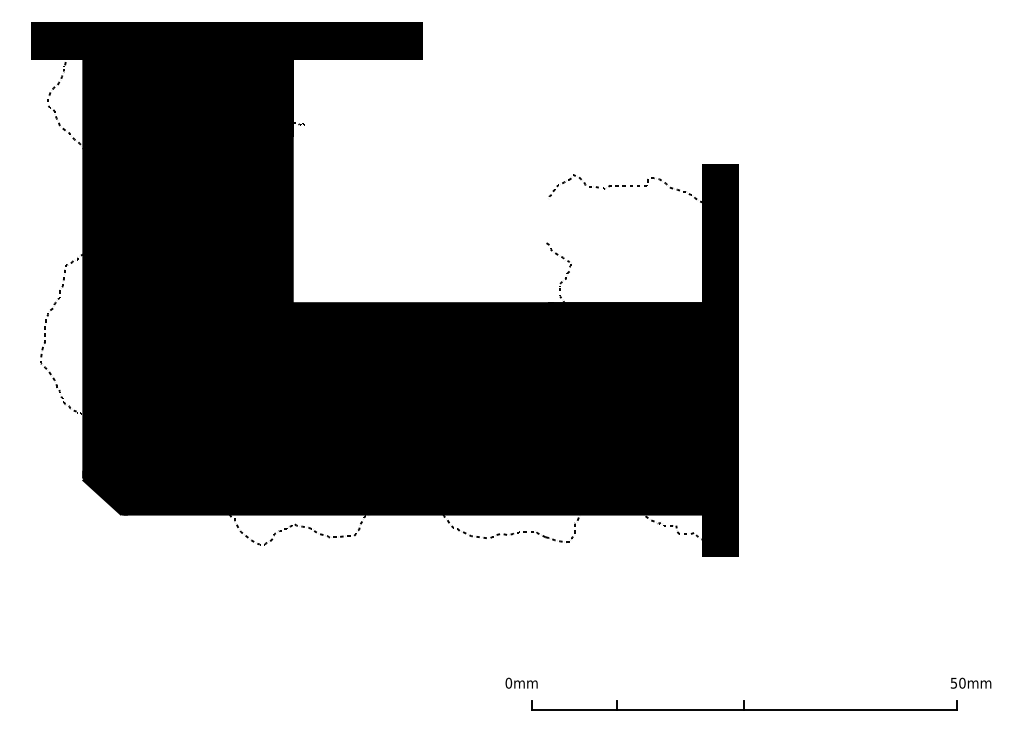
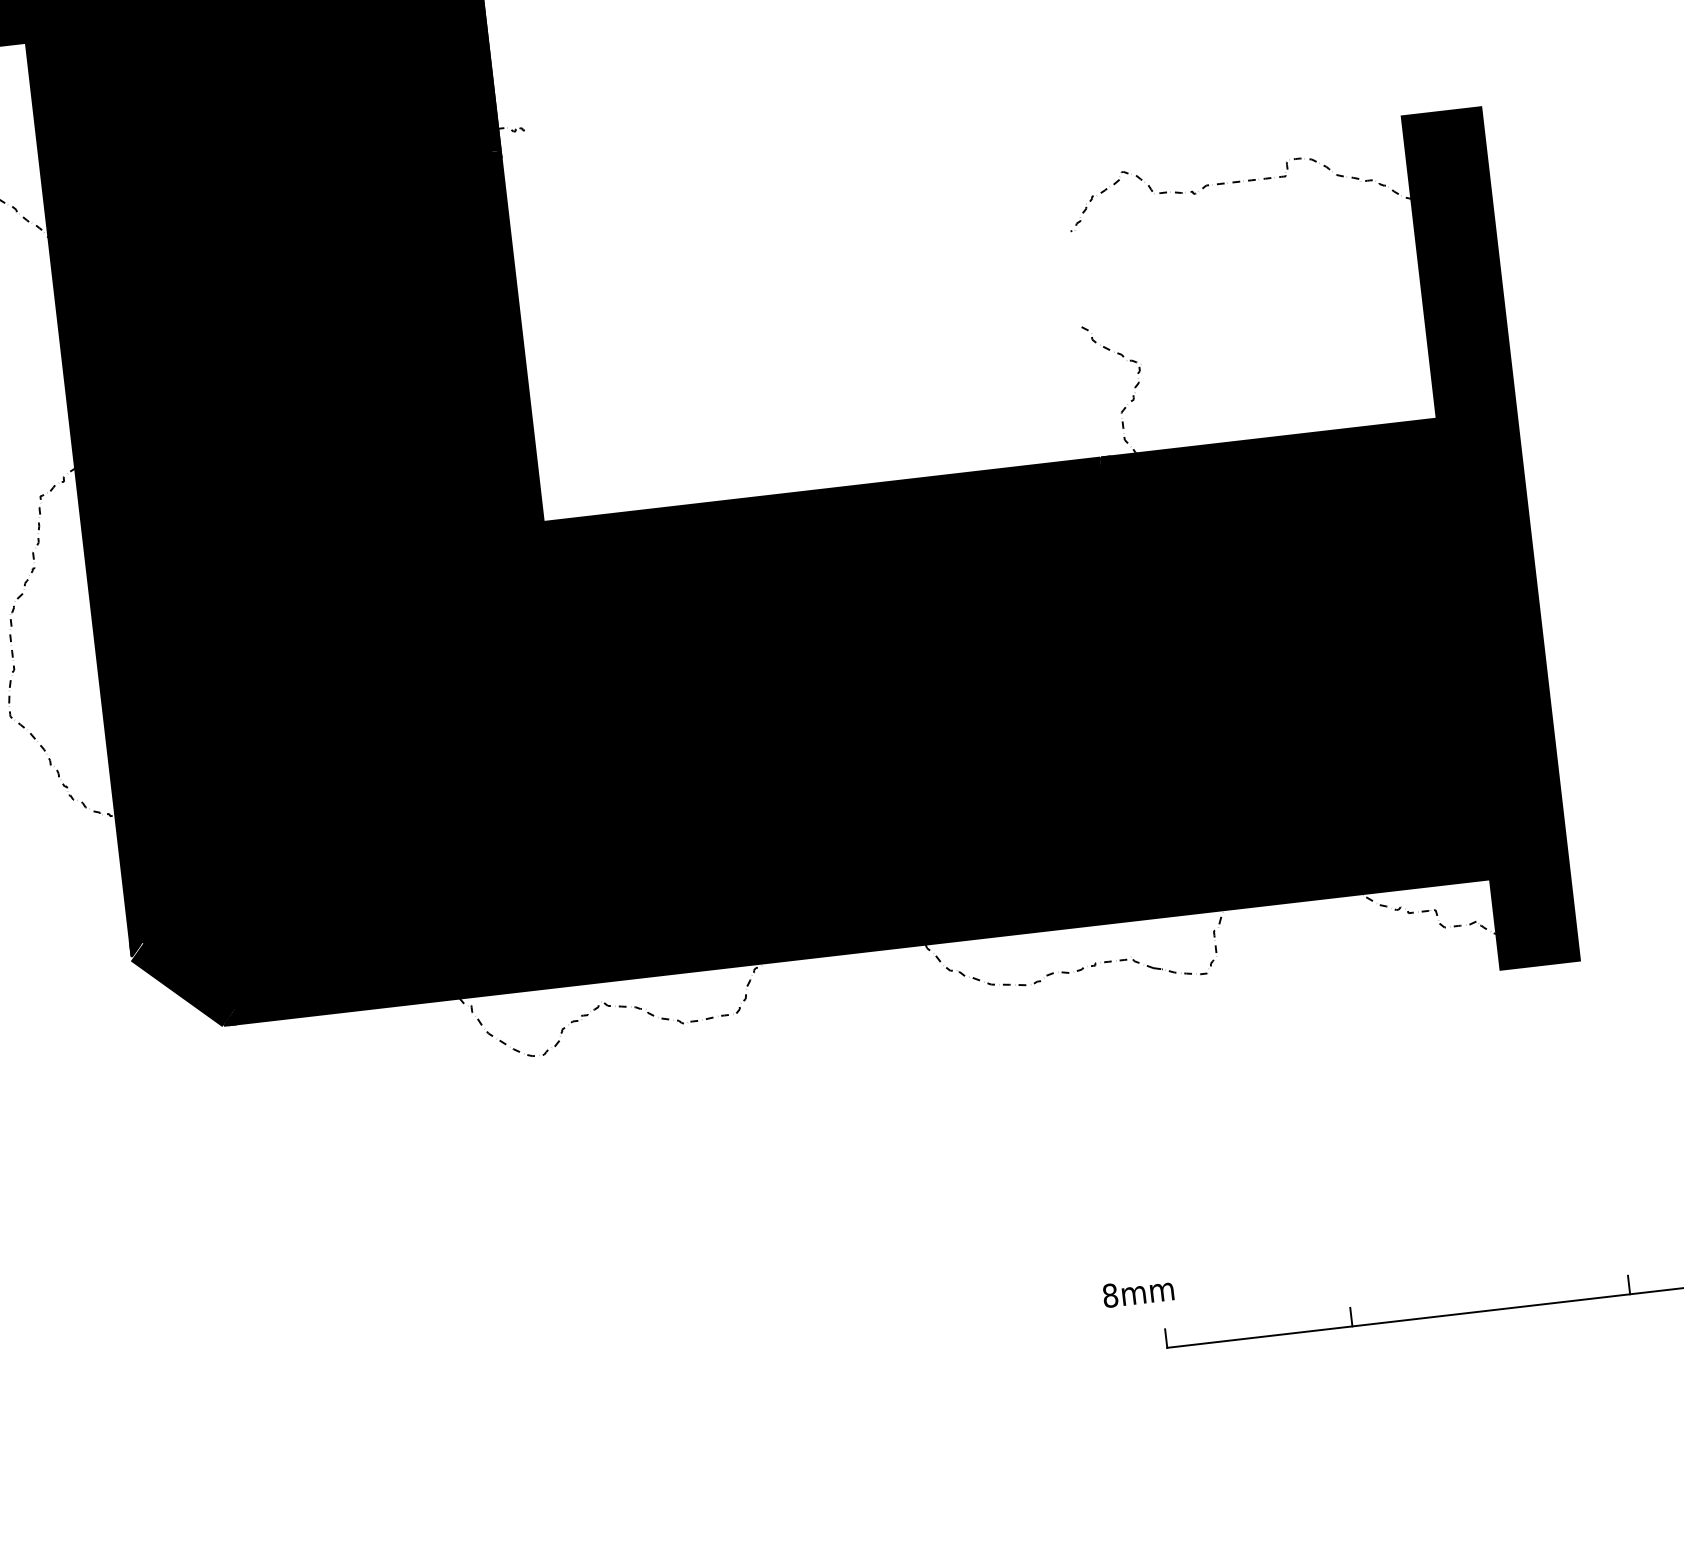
text: (508, 683) -> (1109, 1296), 0mm -> 8mm

